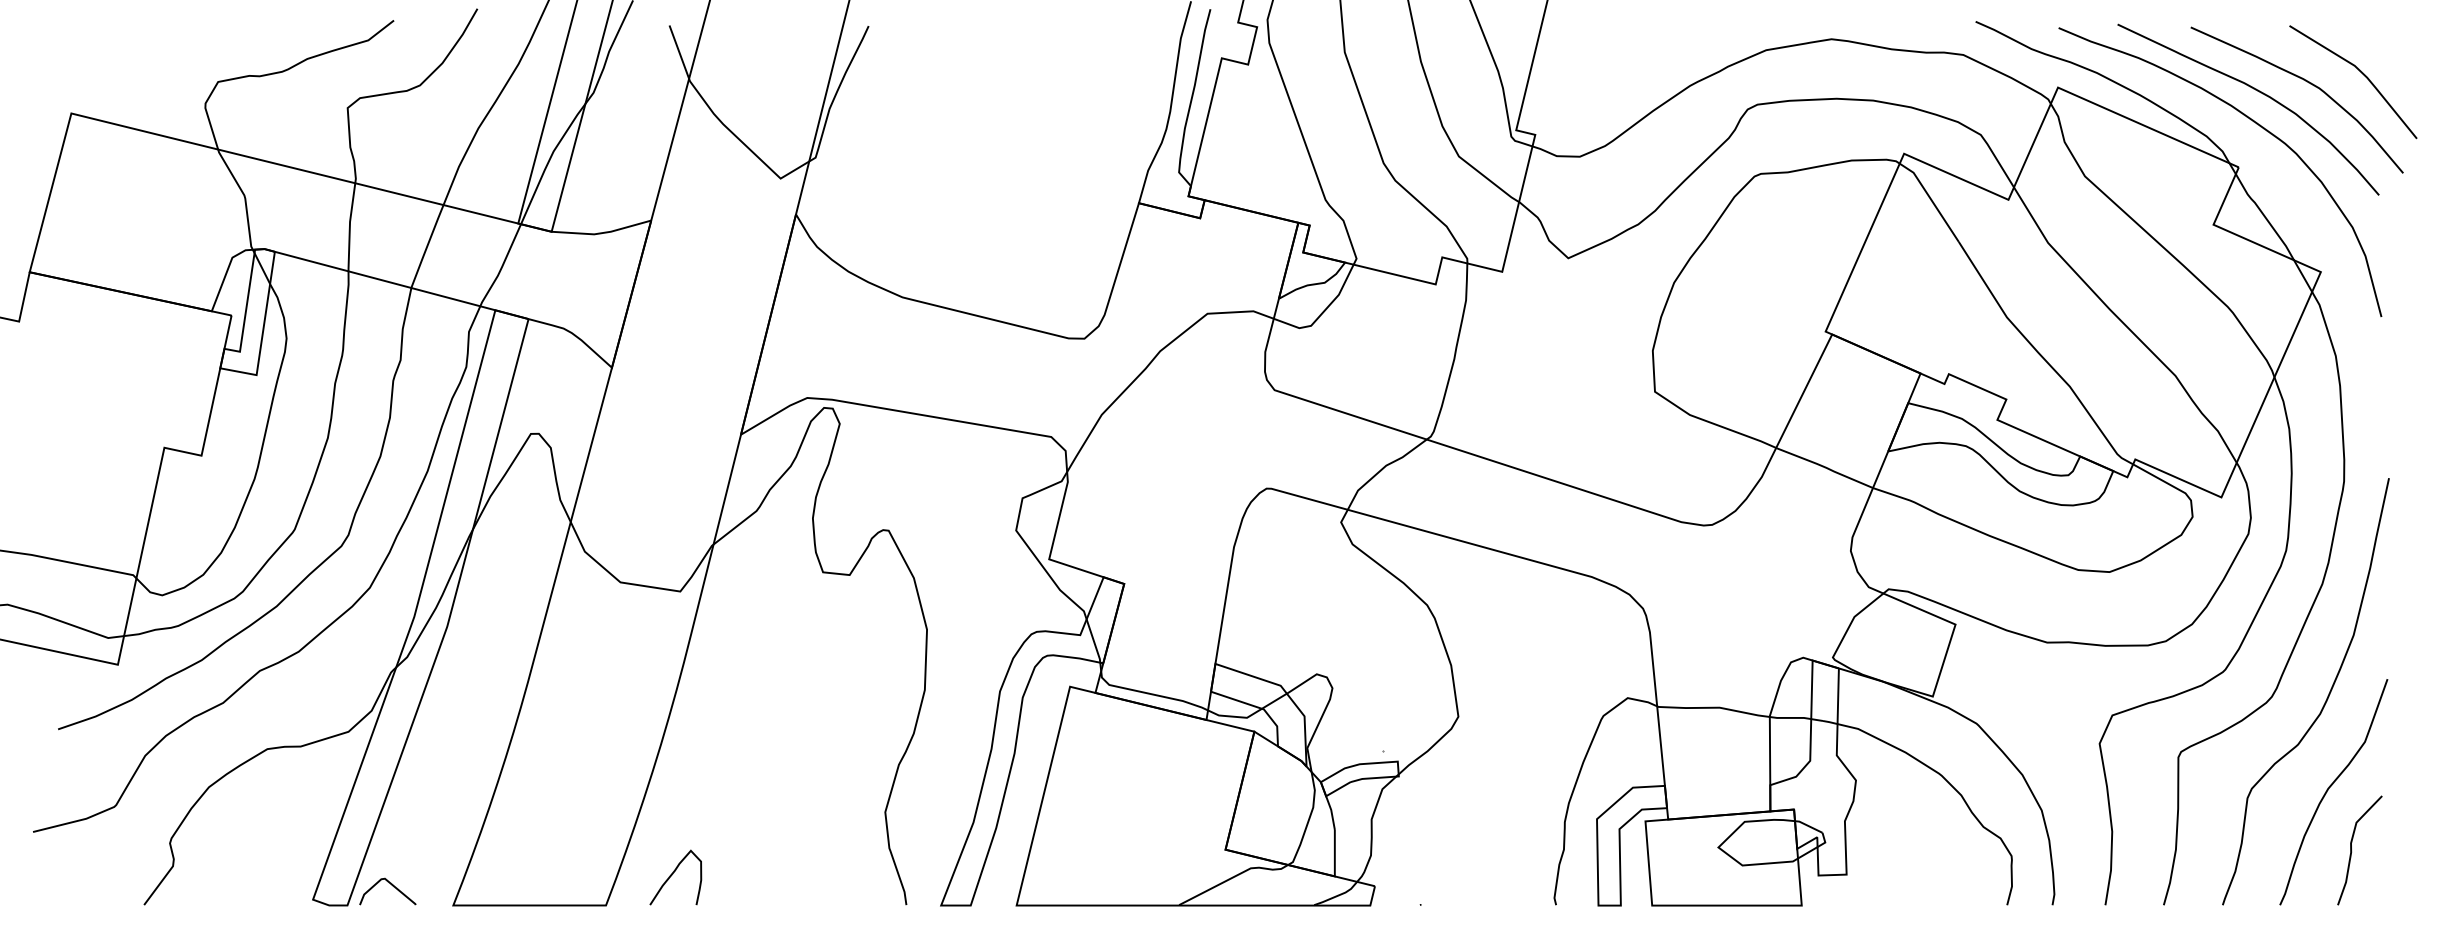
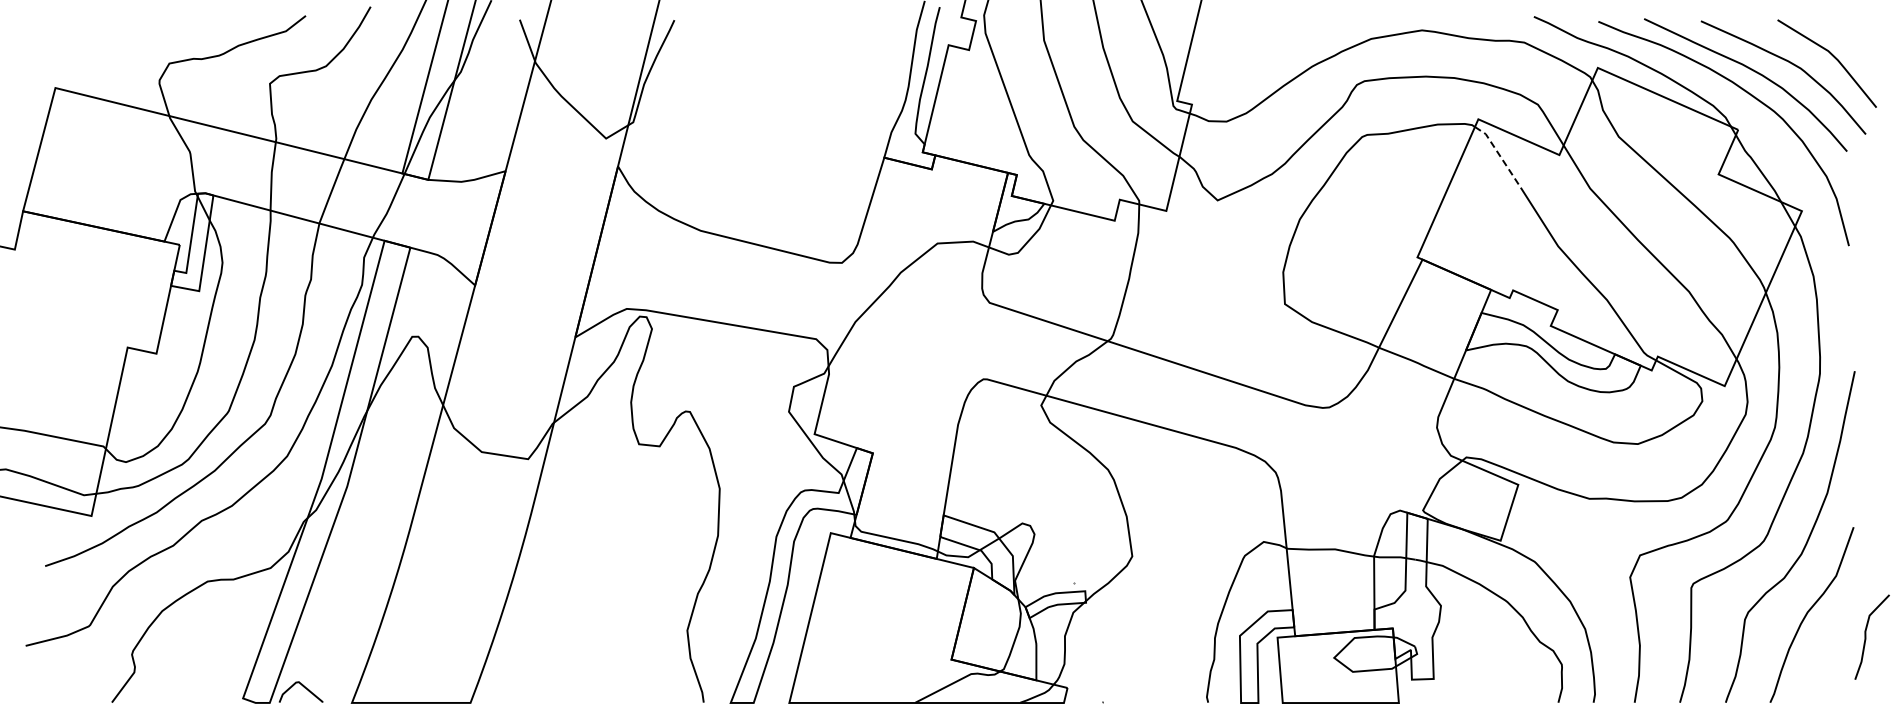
line: (1931, 200) -> (1499, 155), solid -> dashed
curve: (2352, 849) -> (1866, 636), moved
curve: (674, 874) -> (523, 678), removed

